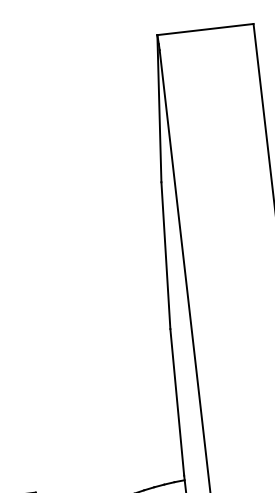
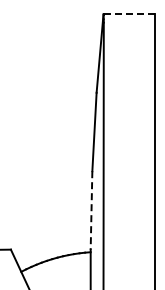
line: (205, 29) -> (129, 14), solid -> dashed
line: (177, 402) -> (91, 210), solid -> dashed

